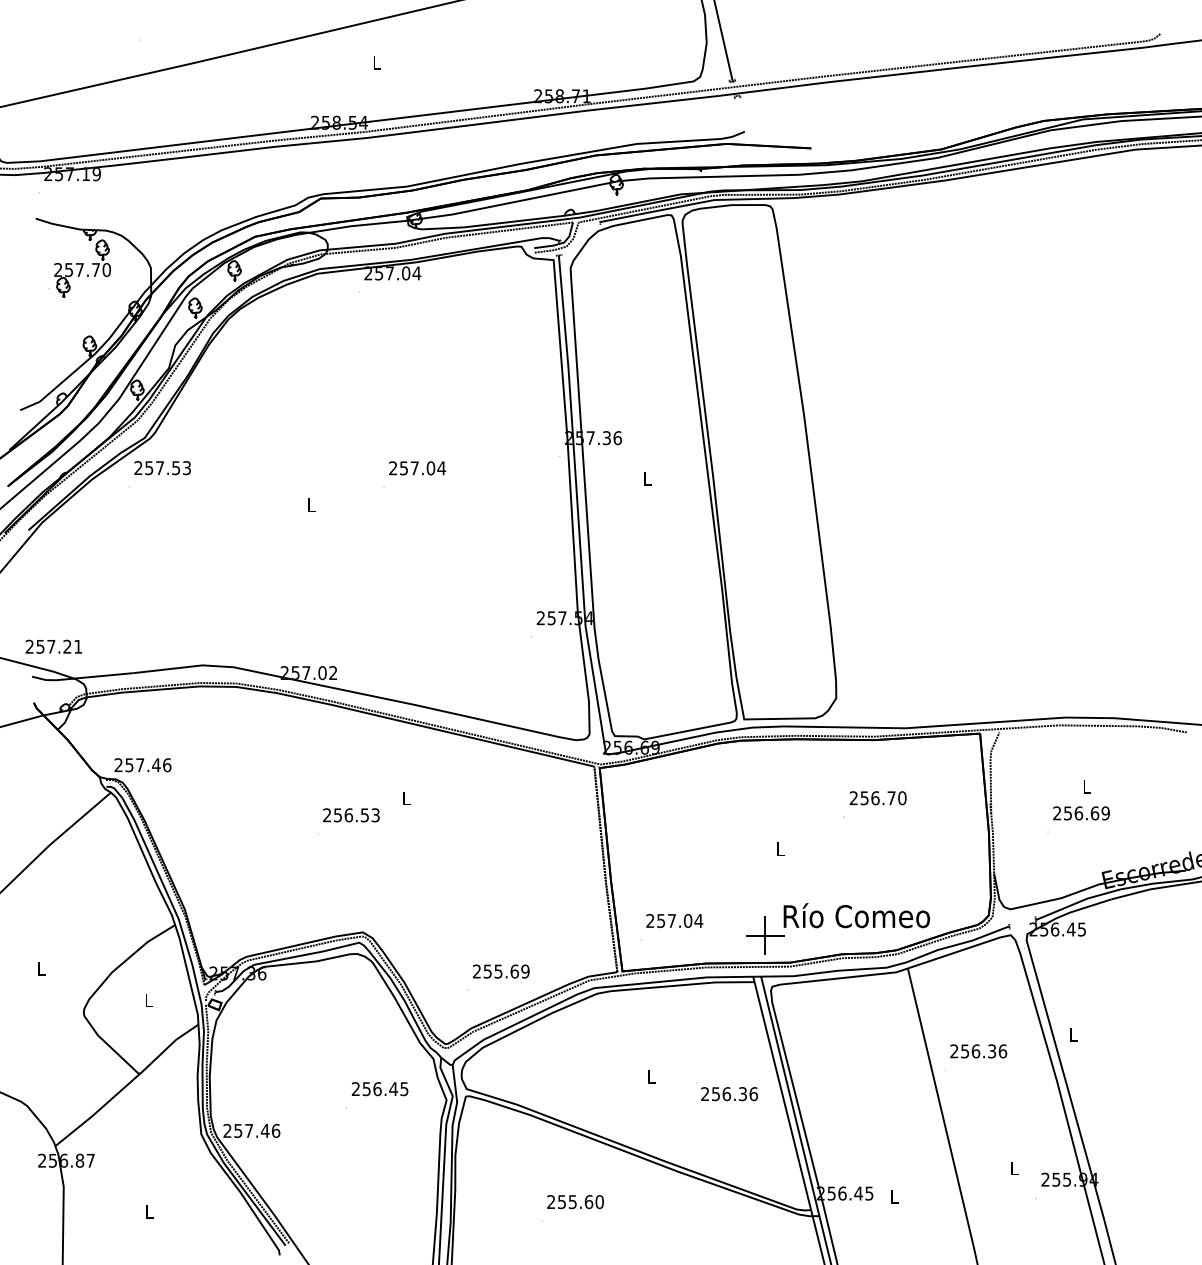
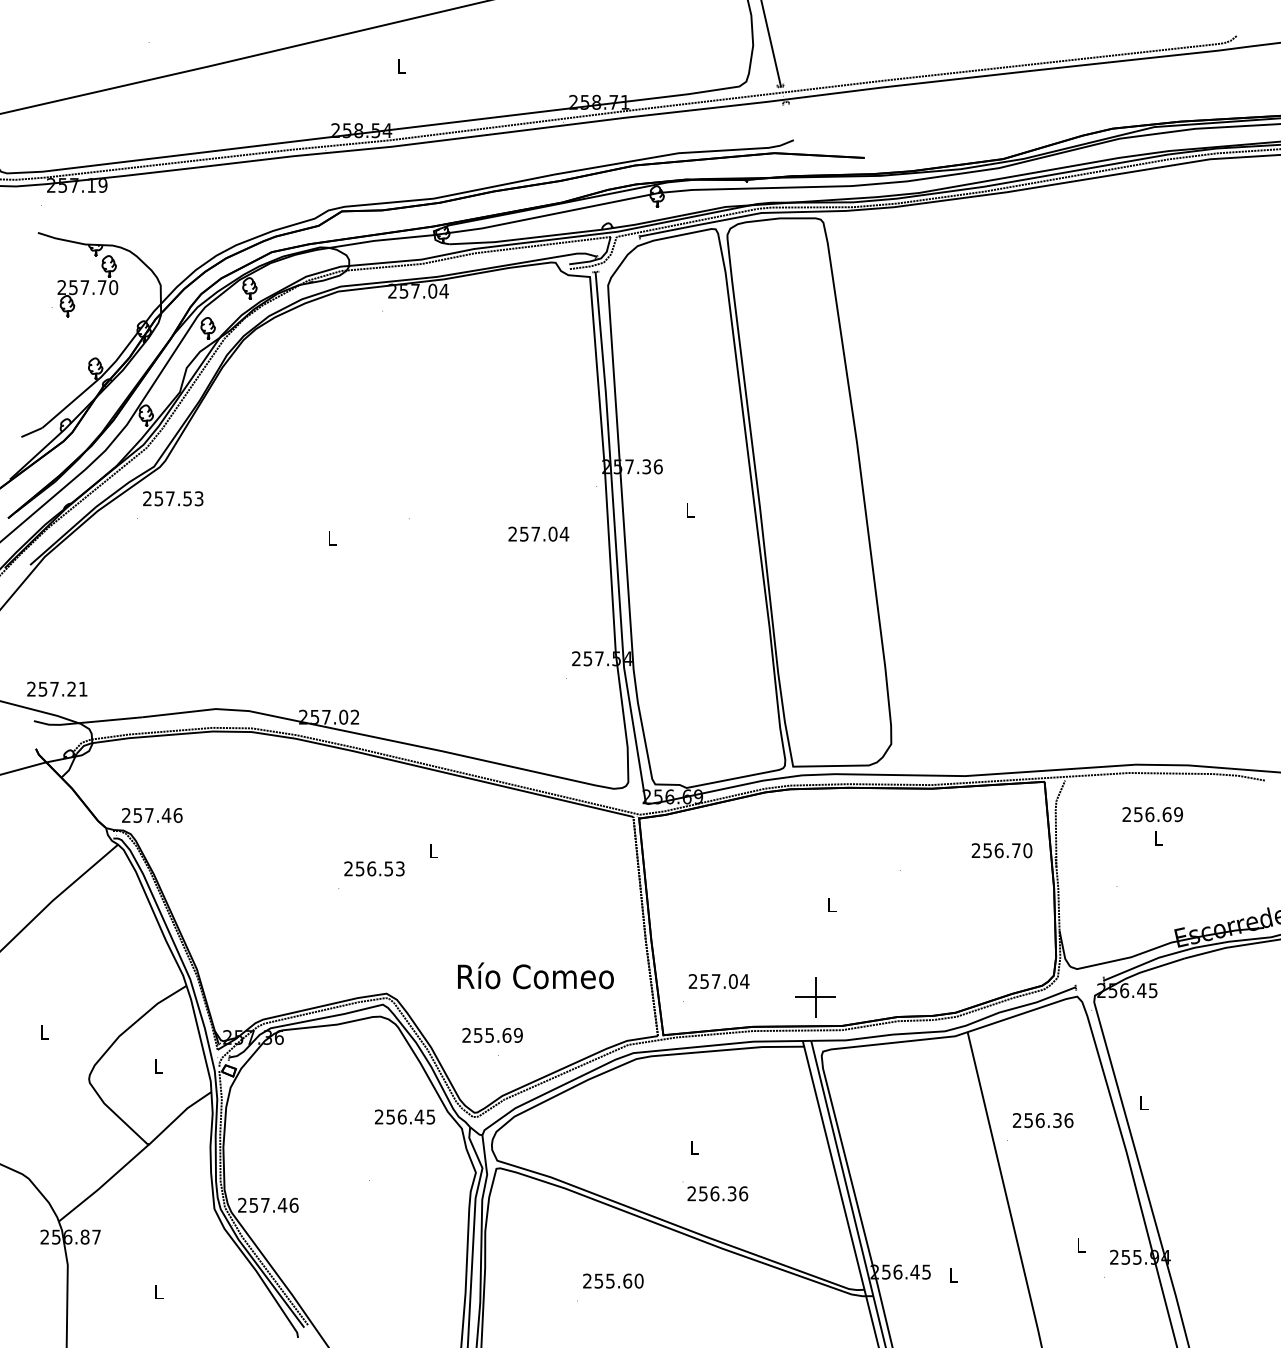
text: (417, 468) -> (538, 534), moved
text: (877, 798) -> (1001, 850), moved
text: (1081, 813) -> (1152, 814), moved
text: (856, 915) -> (535, 975), moved
text: (501, 971) -> (492, 1035), moved
text: (379, 1089) -> (404, 1117), moved
text: (726, 1092) -> (714, 1192), moved

